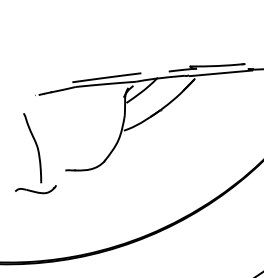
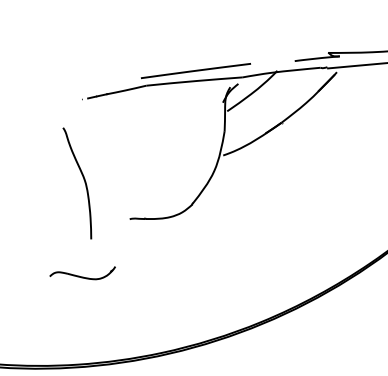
part: (35, 189) -> (82, 273), moved

